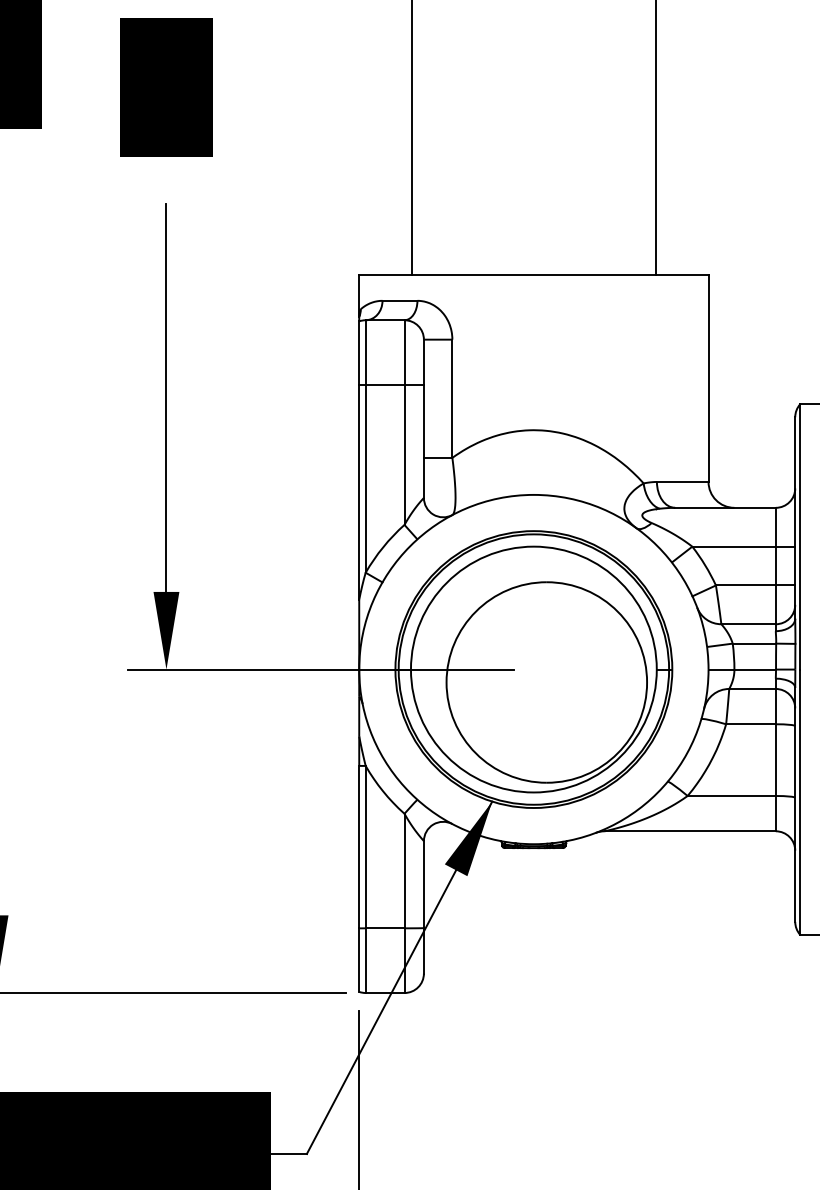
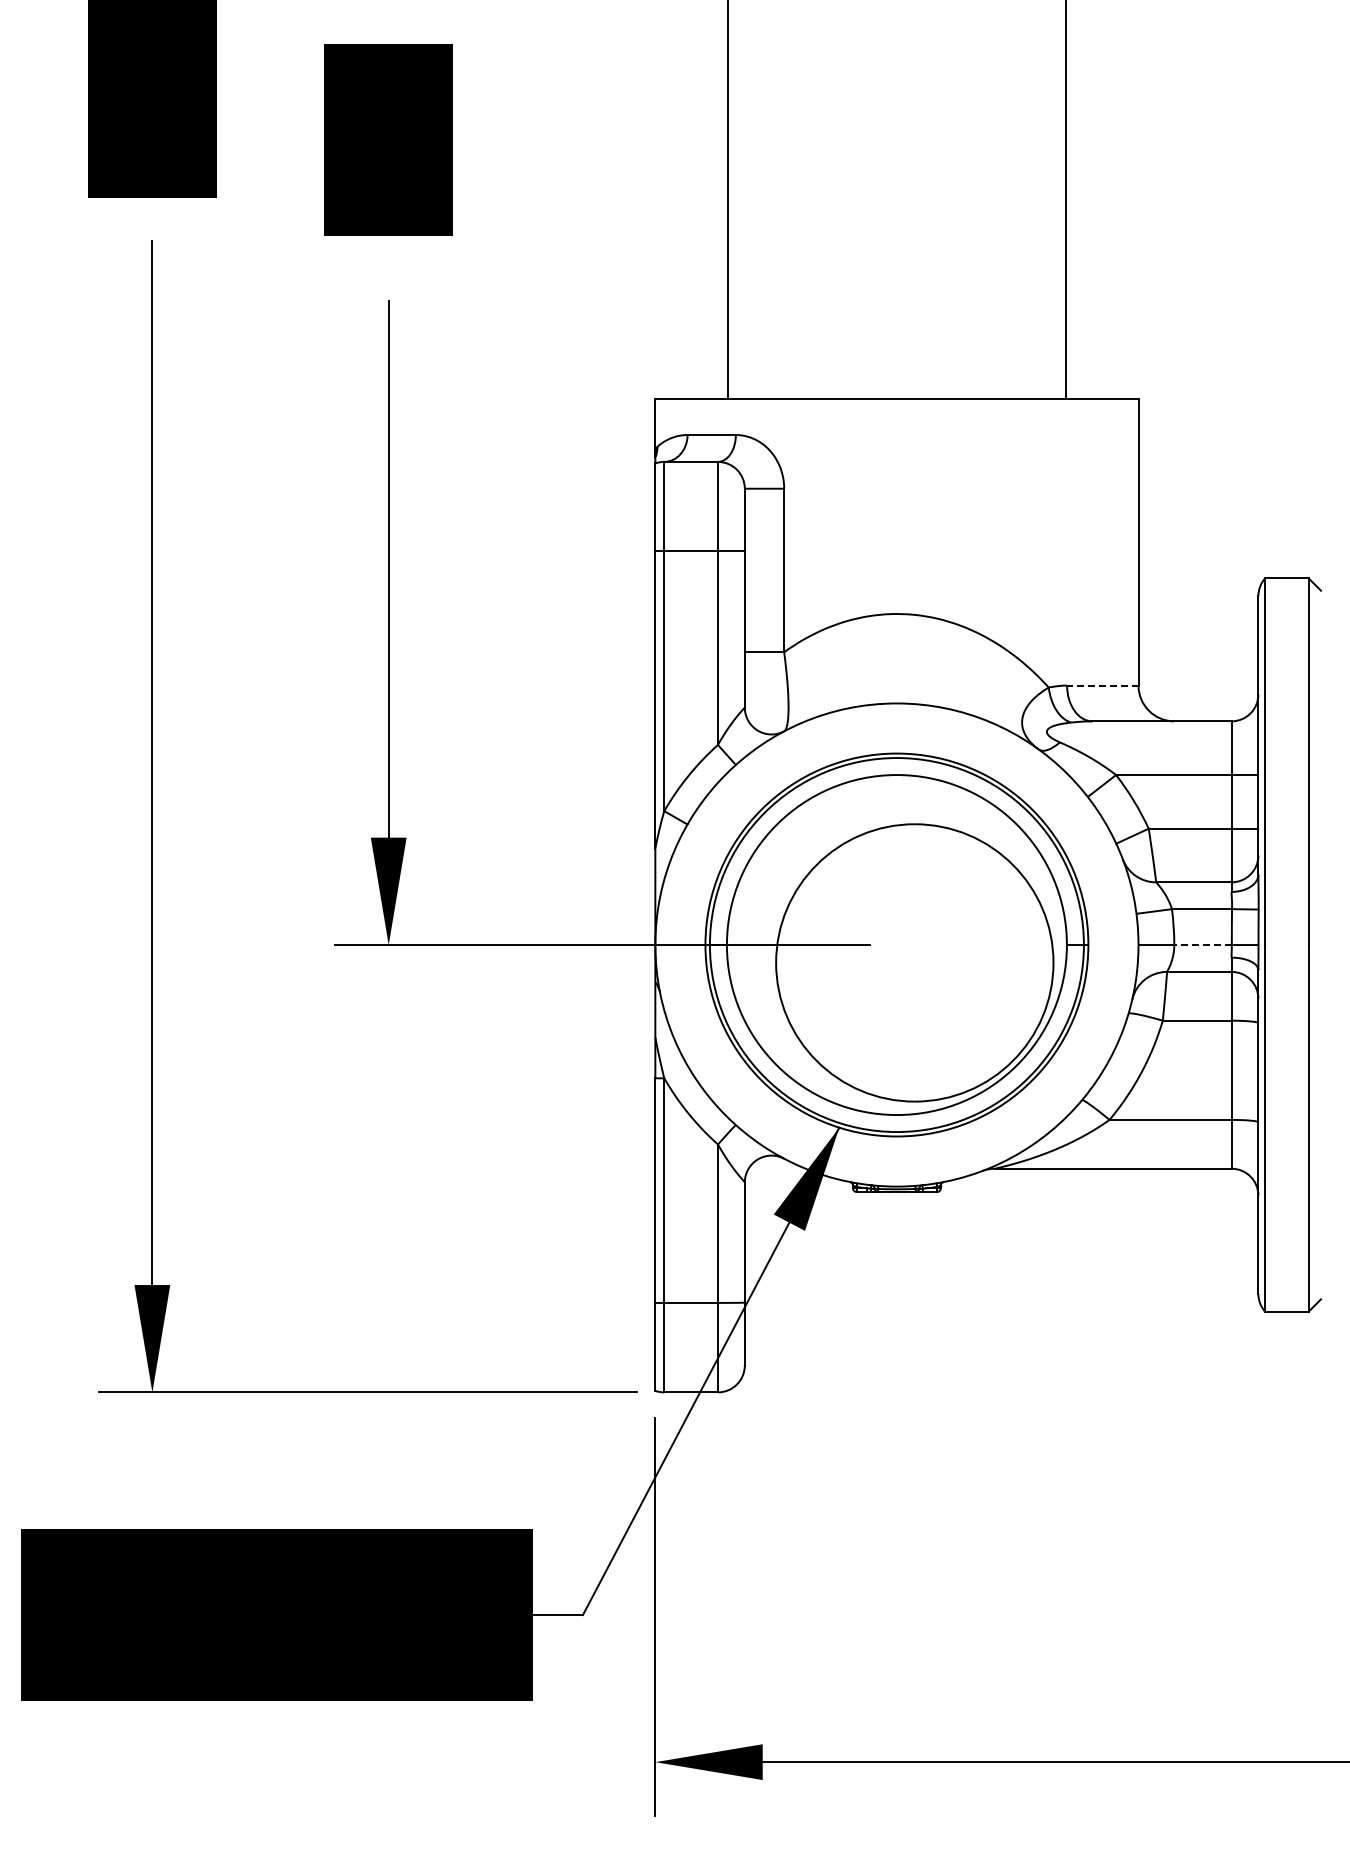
line: (682, 481) -> (1102, 685), solid -> dashed
line: (755, 669) -> (1203, 945), solid -> dashed

